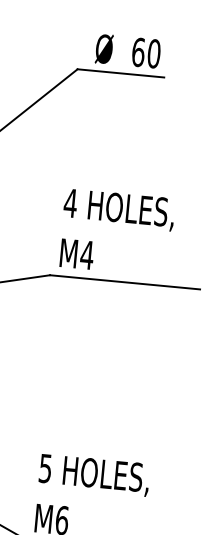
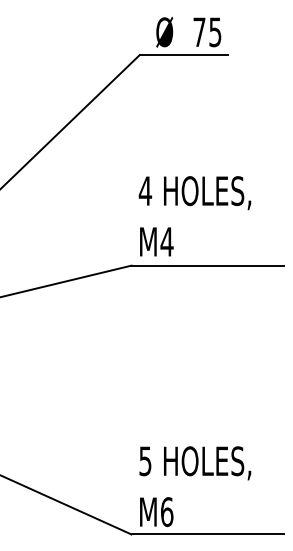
text: (146, 53) -> (207, 32), 60 -> 75

